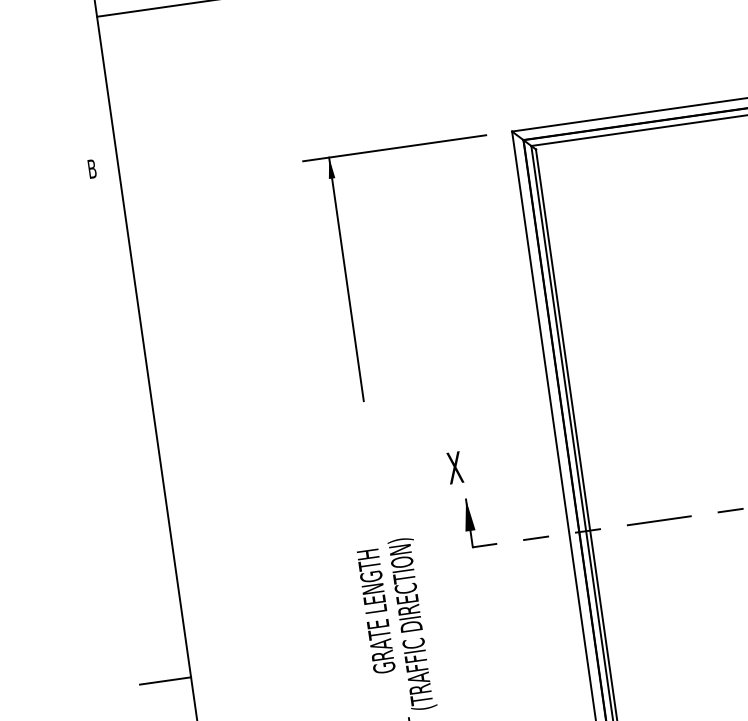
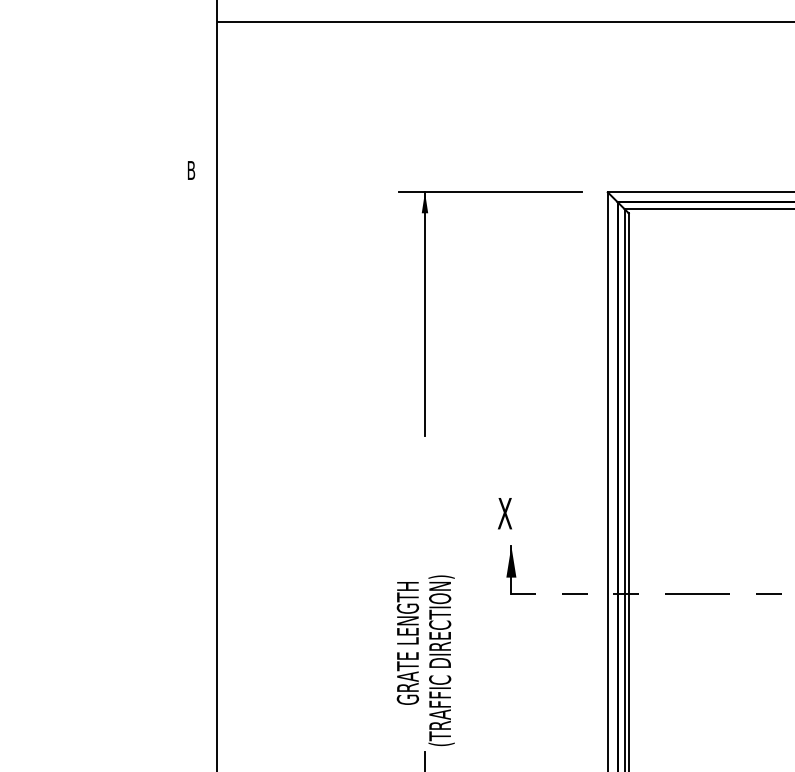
line: (165, 681) -> (191, 682), removed

